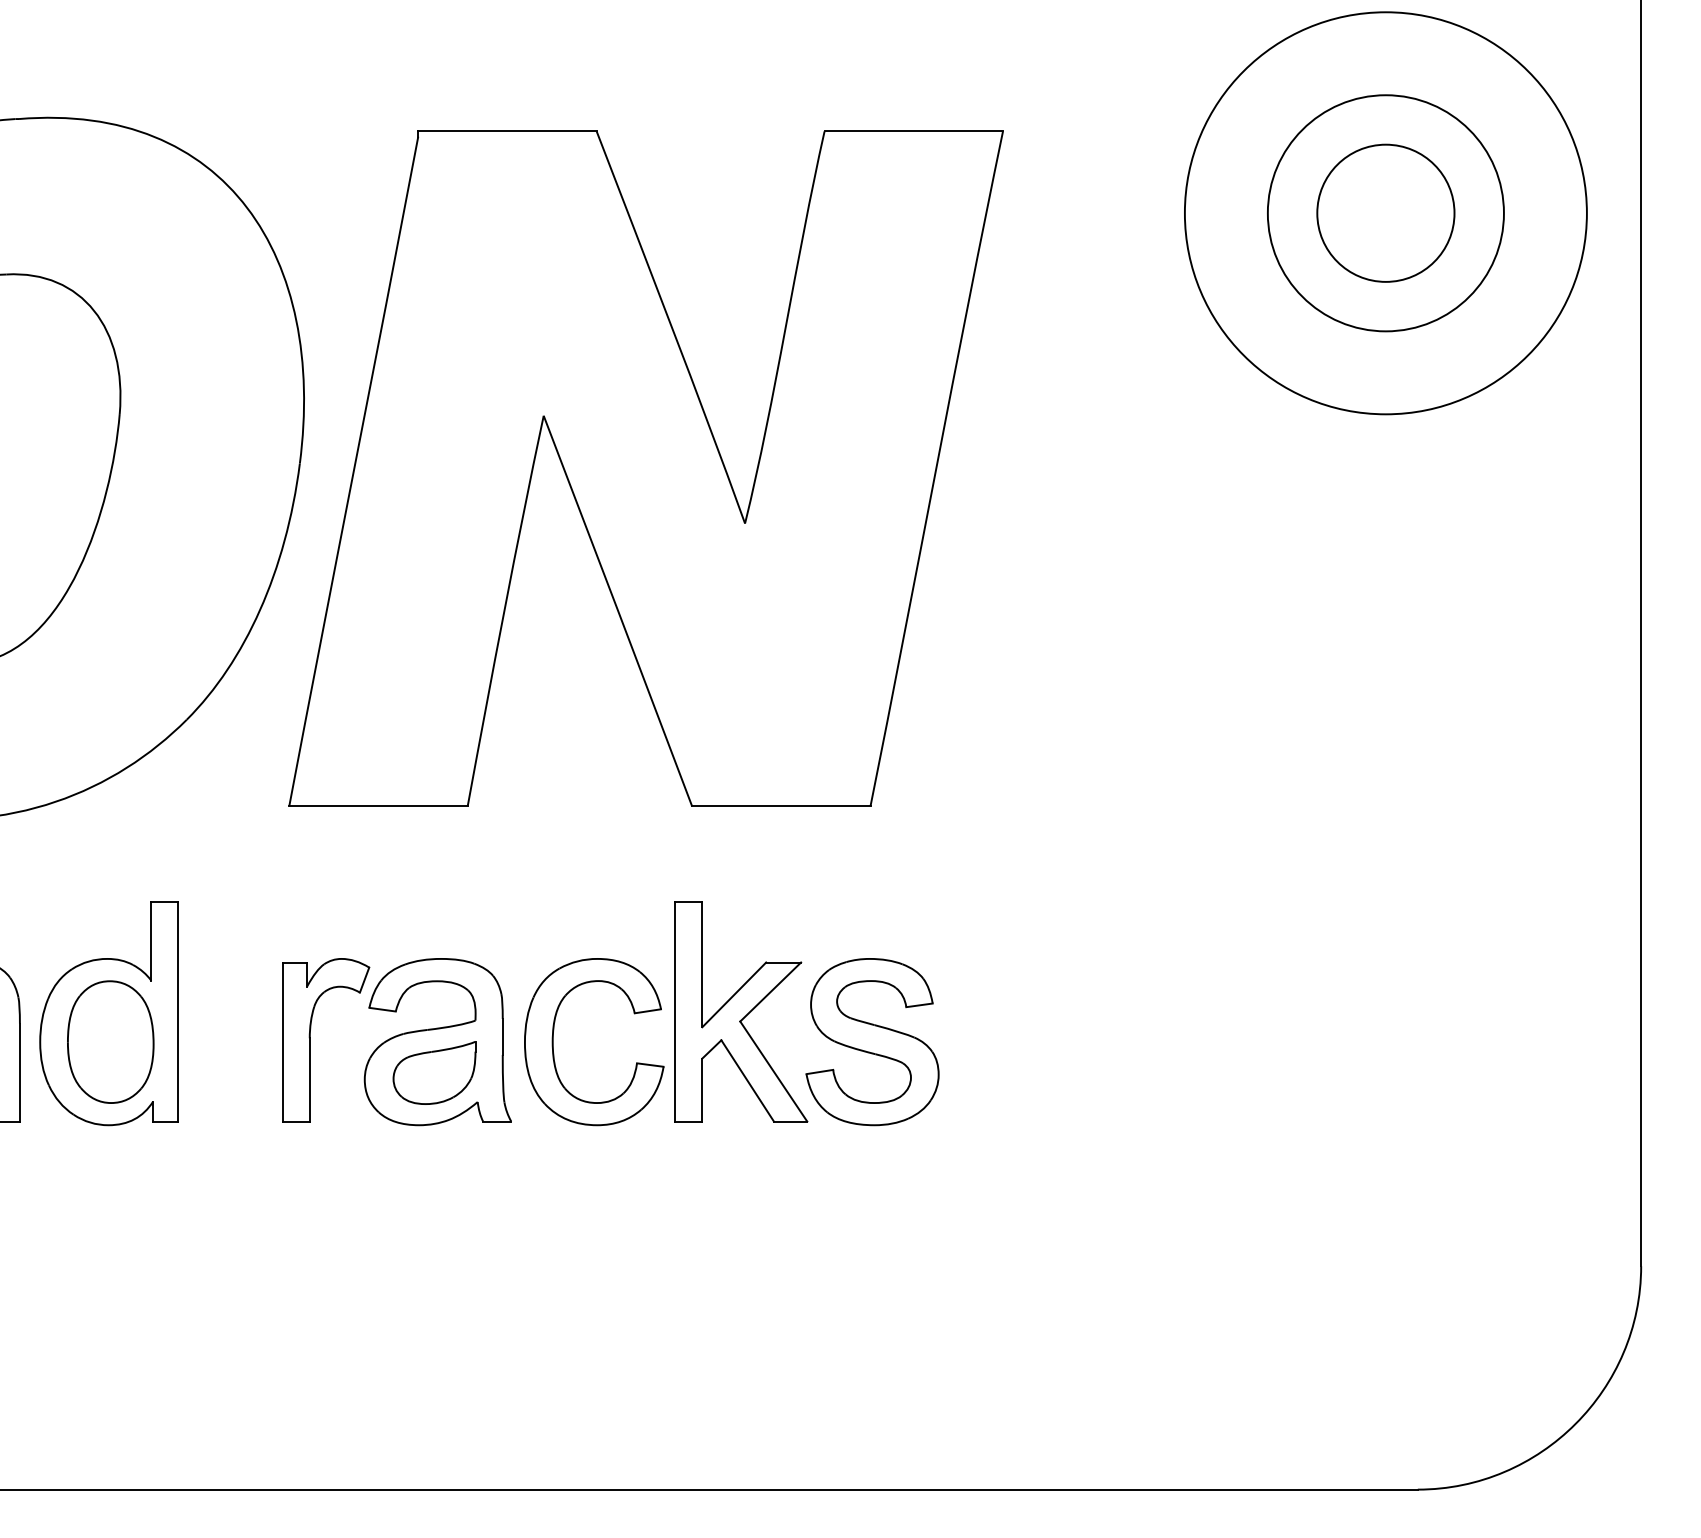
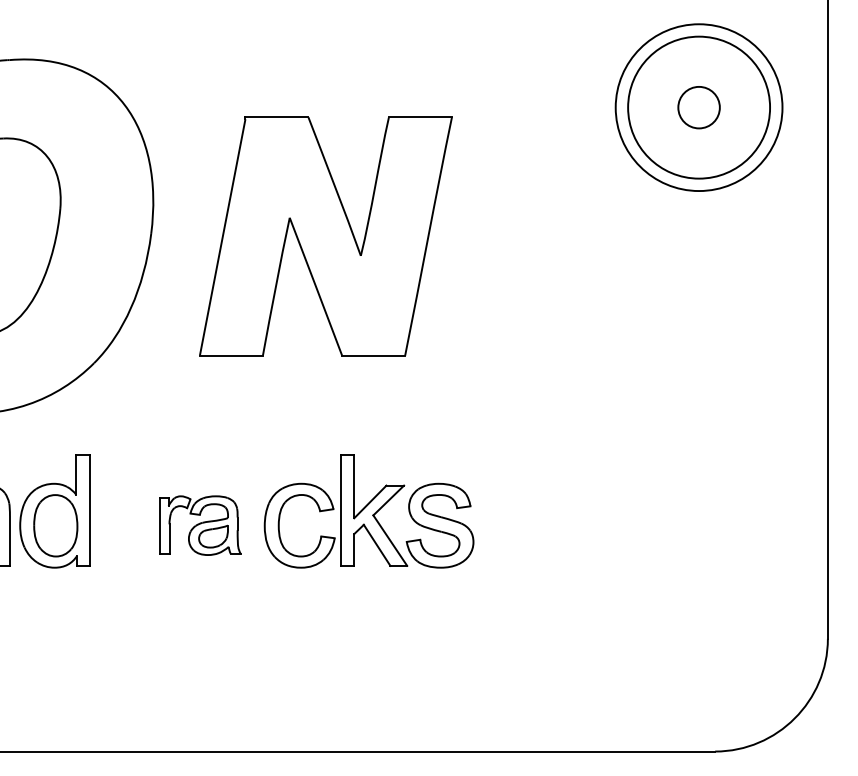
circle: (1384, 212) -> (698, 107), size x0.6
circle: (1384, 212) -> (698, 107), size x0.7
circle: (1384, 212) -> (698, 107), size x1.4
part: (645, 468) -> (325, 236), size x0.7
part: (397, 1041) -> (200, 525), size x0.7

